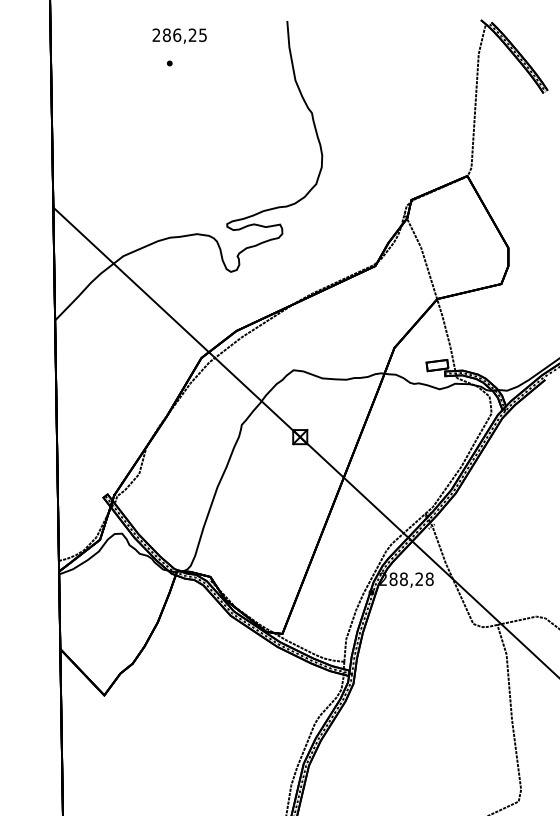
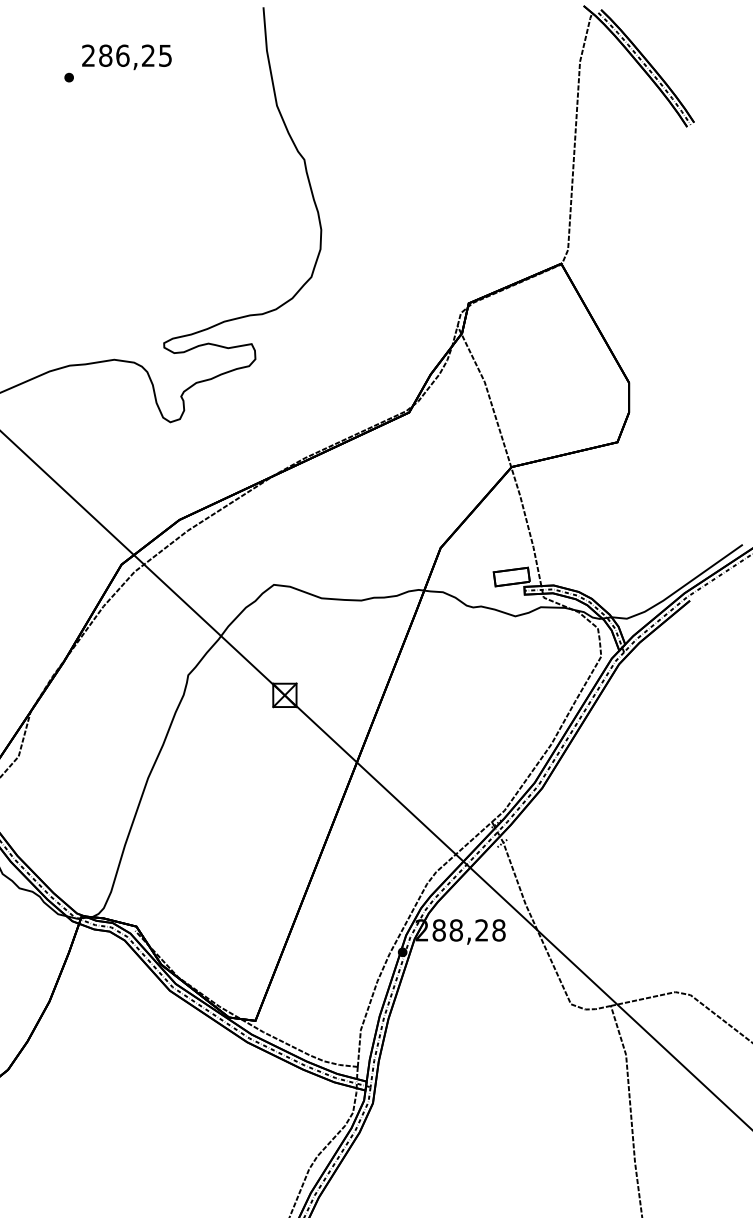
text: (179, 35) -> (126, 56), moved

